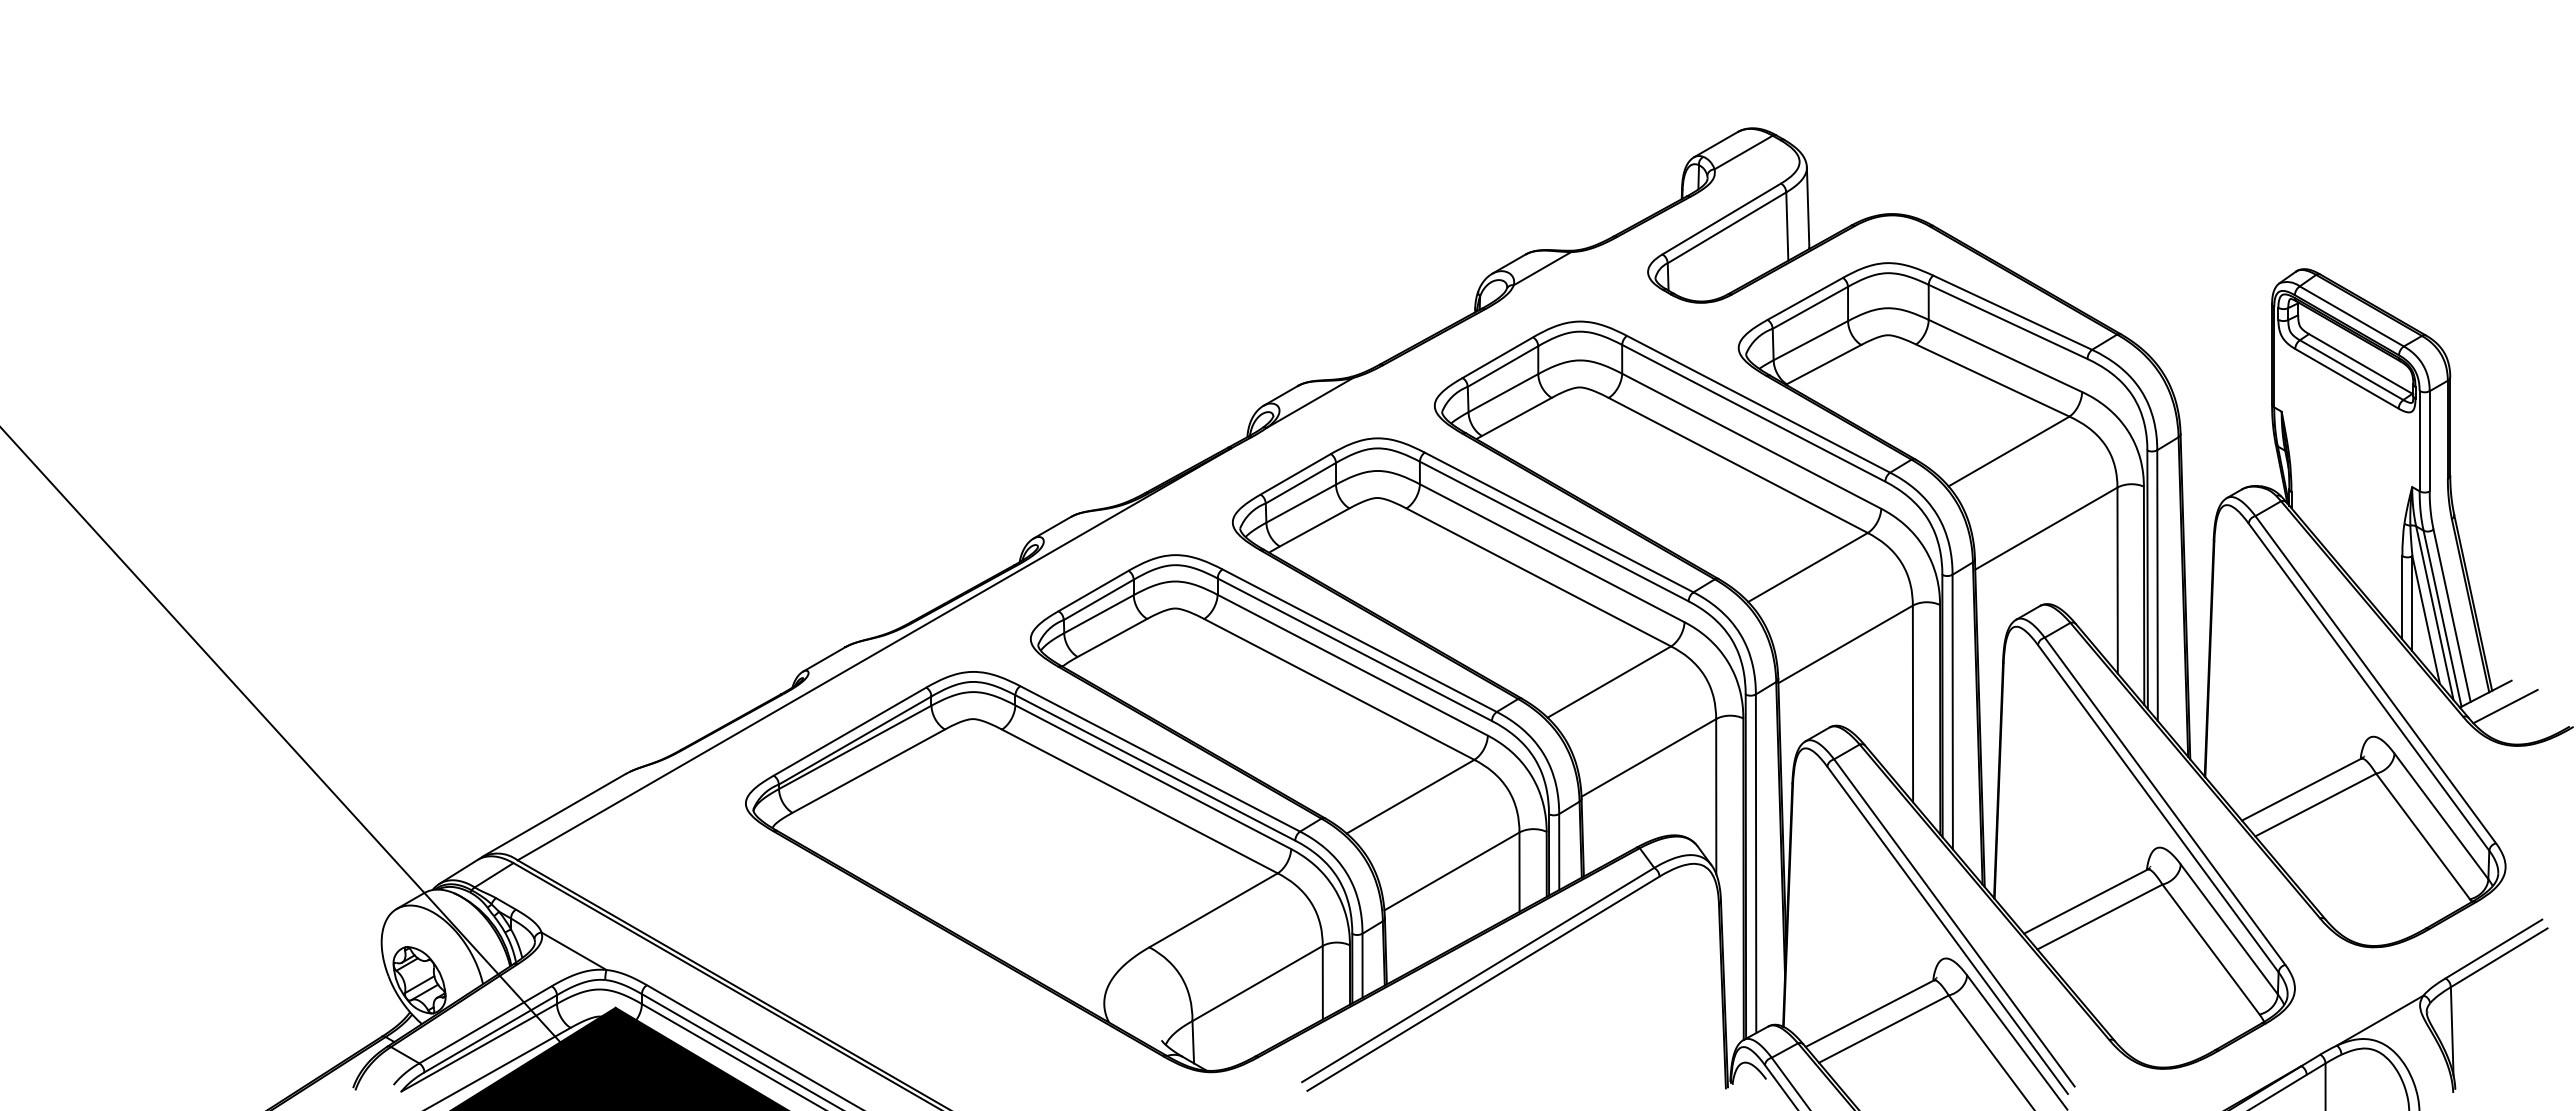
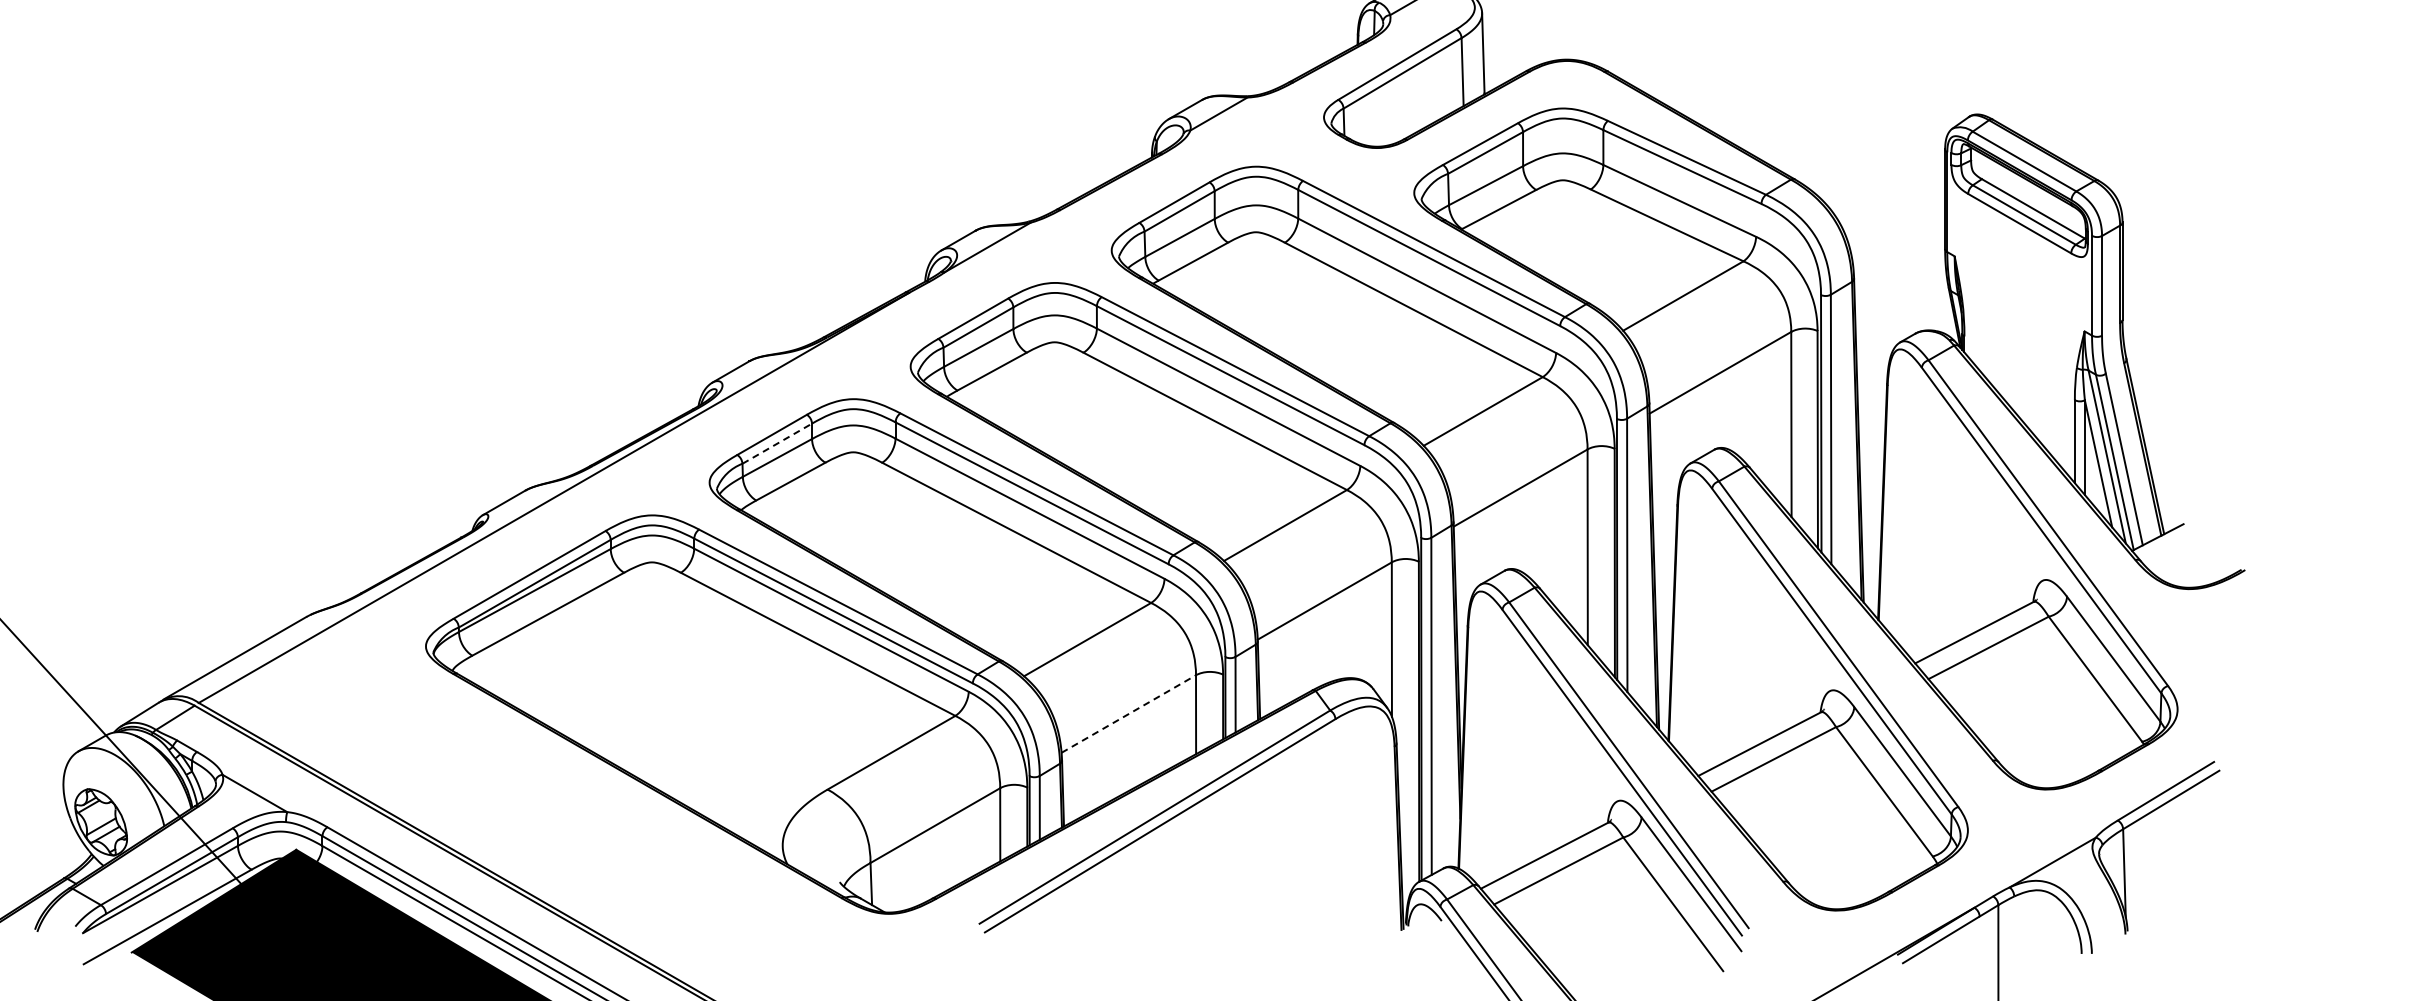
line: (1099, 599) -> (777, 443), solid -> dashed
line: (2505, 706) -> (2177, 549), removed
line: (1451, 871) -> (1128, 714), solid -> dashed

